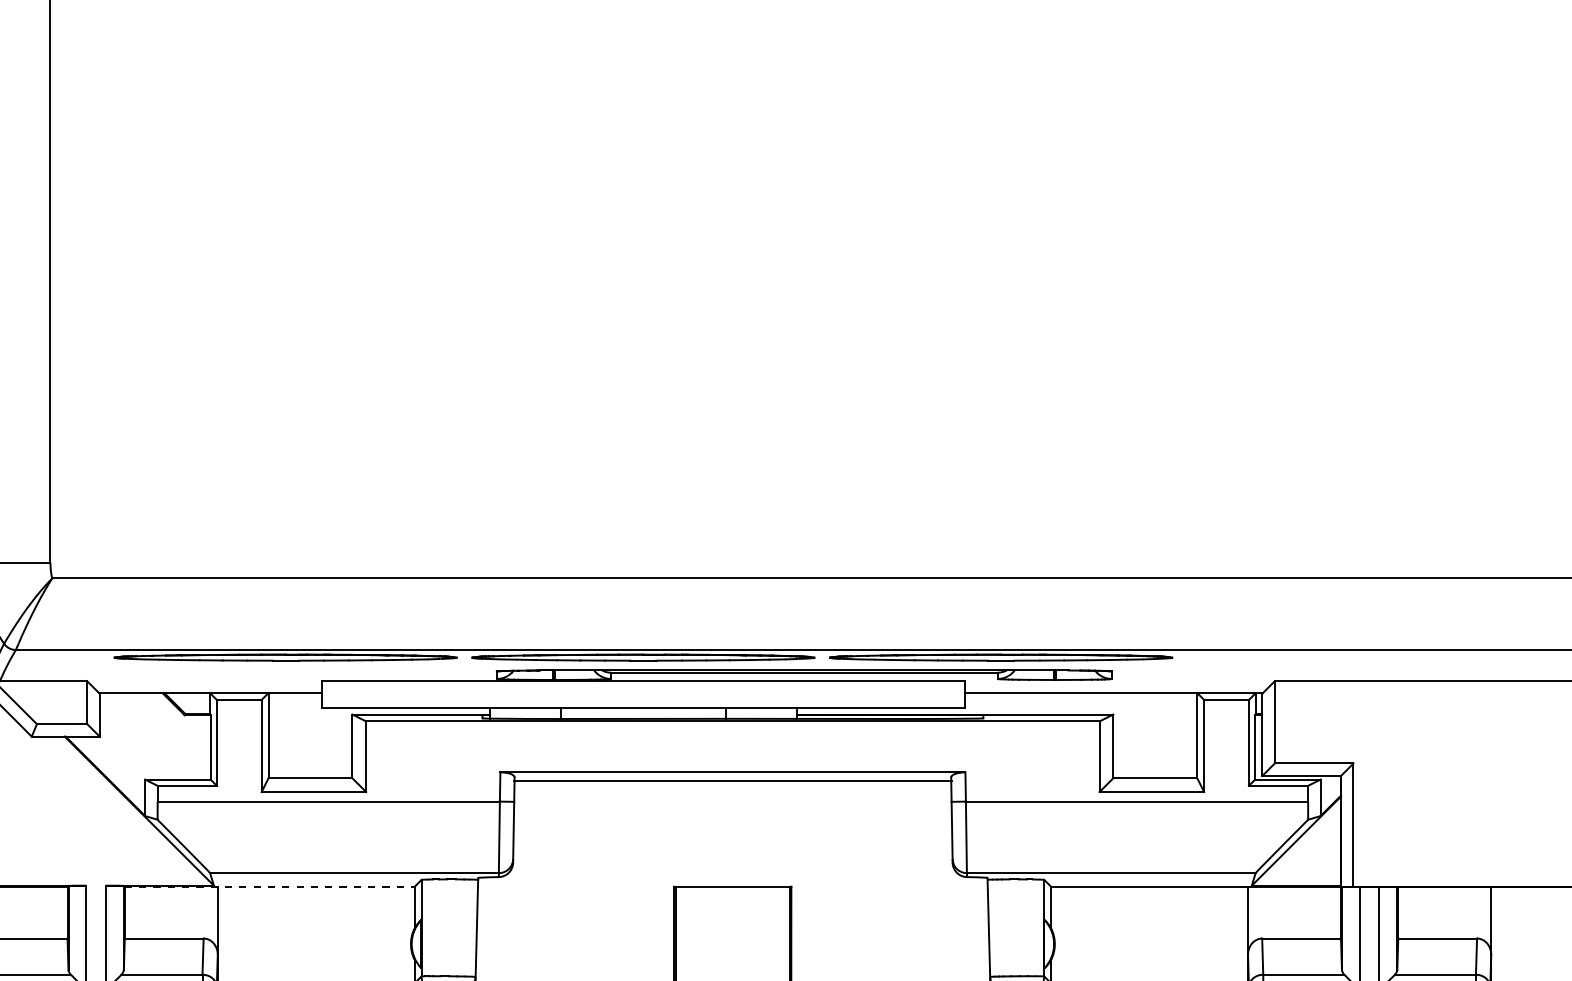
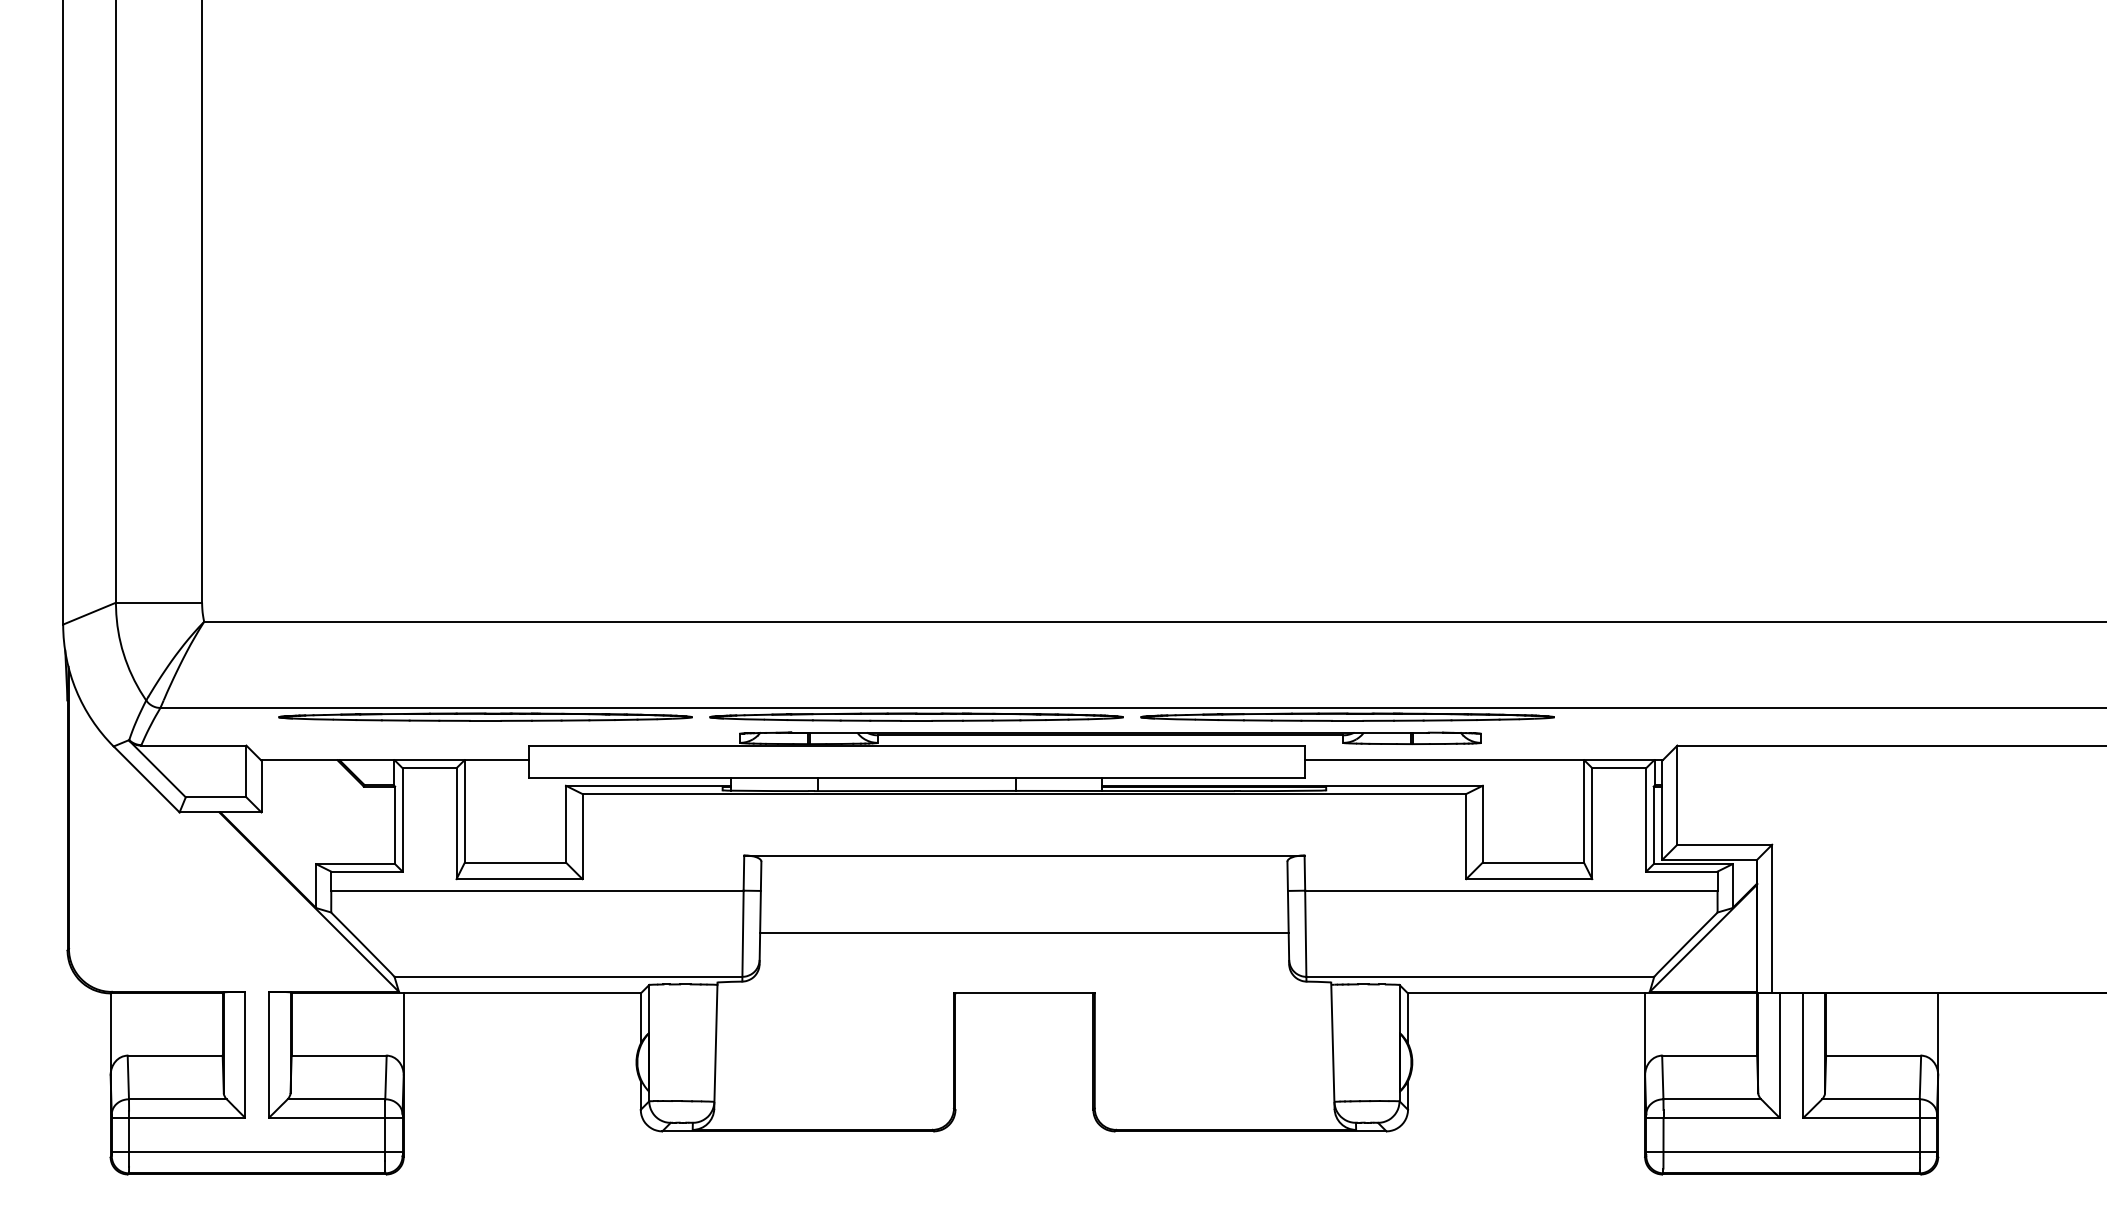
line: (732, 781) -> (1024, 933), moved
line: (269, 886) -> (466, 993), dashed -> solid

